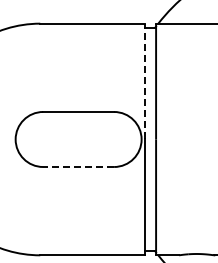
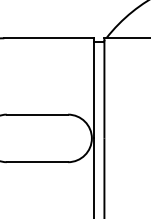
line: (144, 81) -> (94, 88), dashed -> solid
line: (78, 167) -> (37, 162), dashed -> solid

